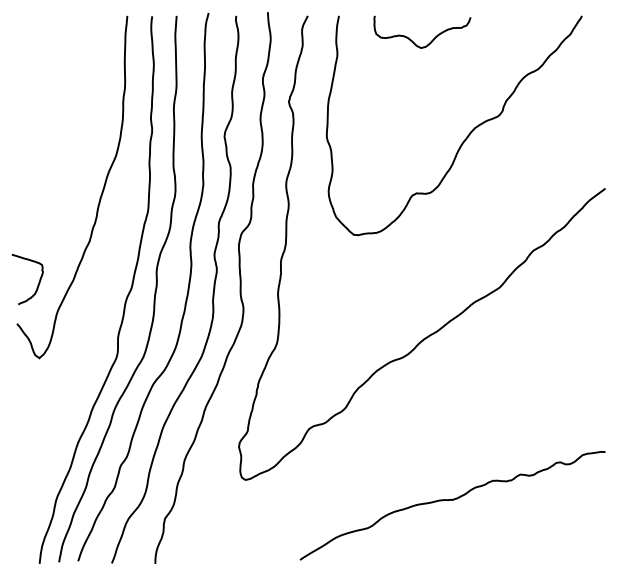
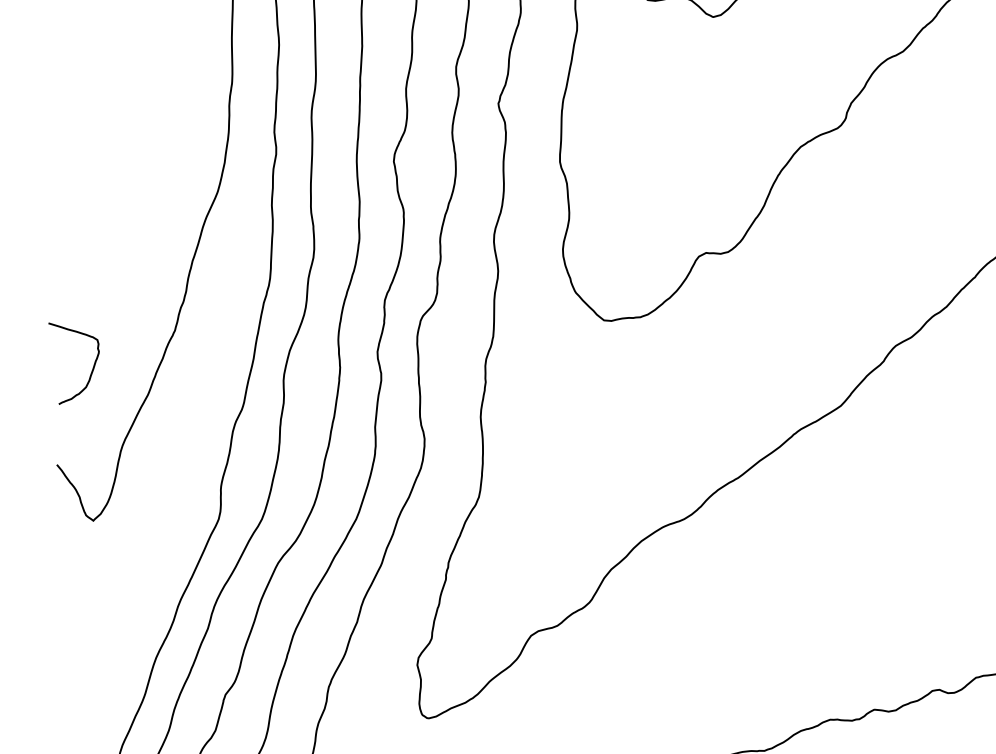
curve: (37, 284) -> (90, 371), moved

